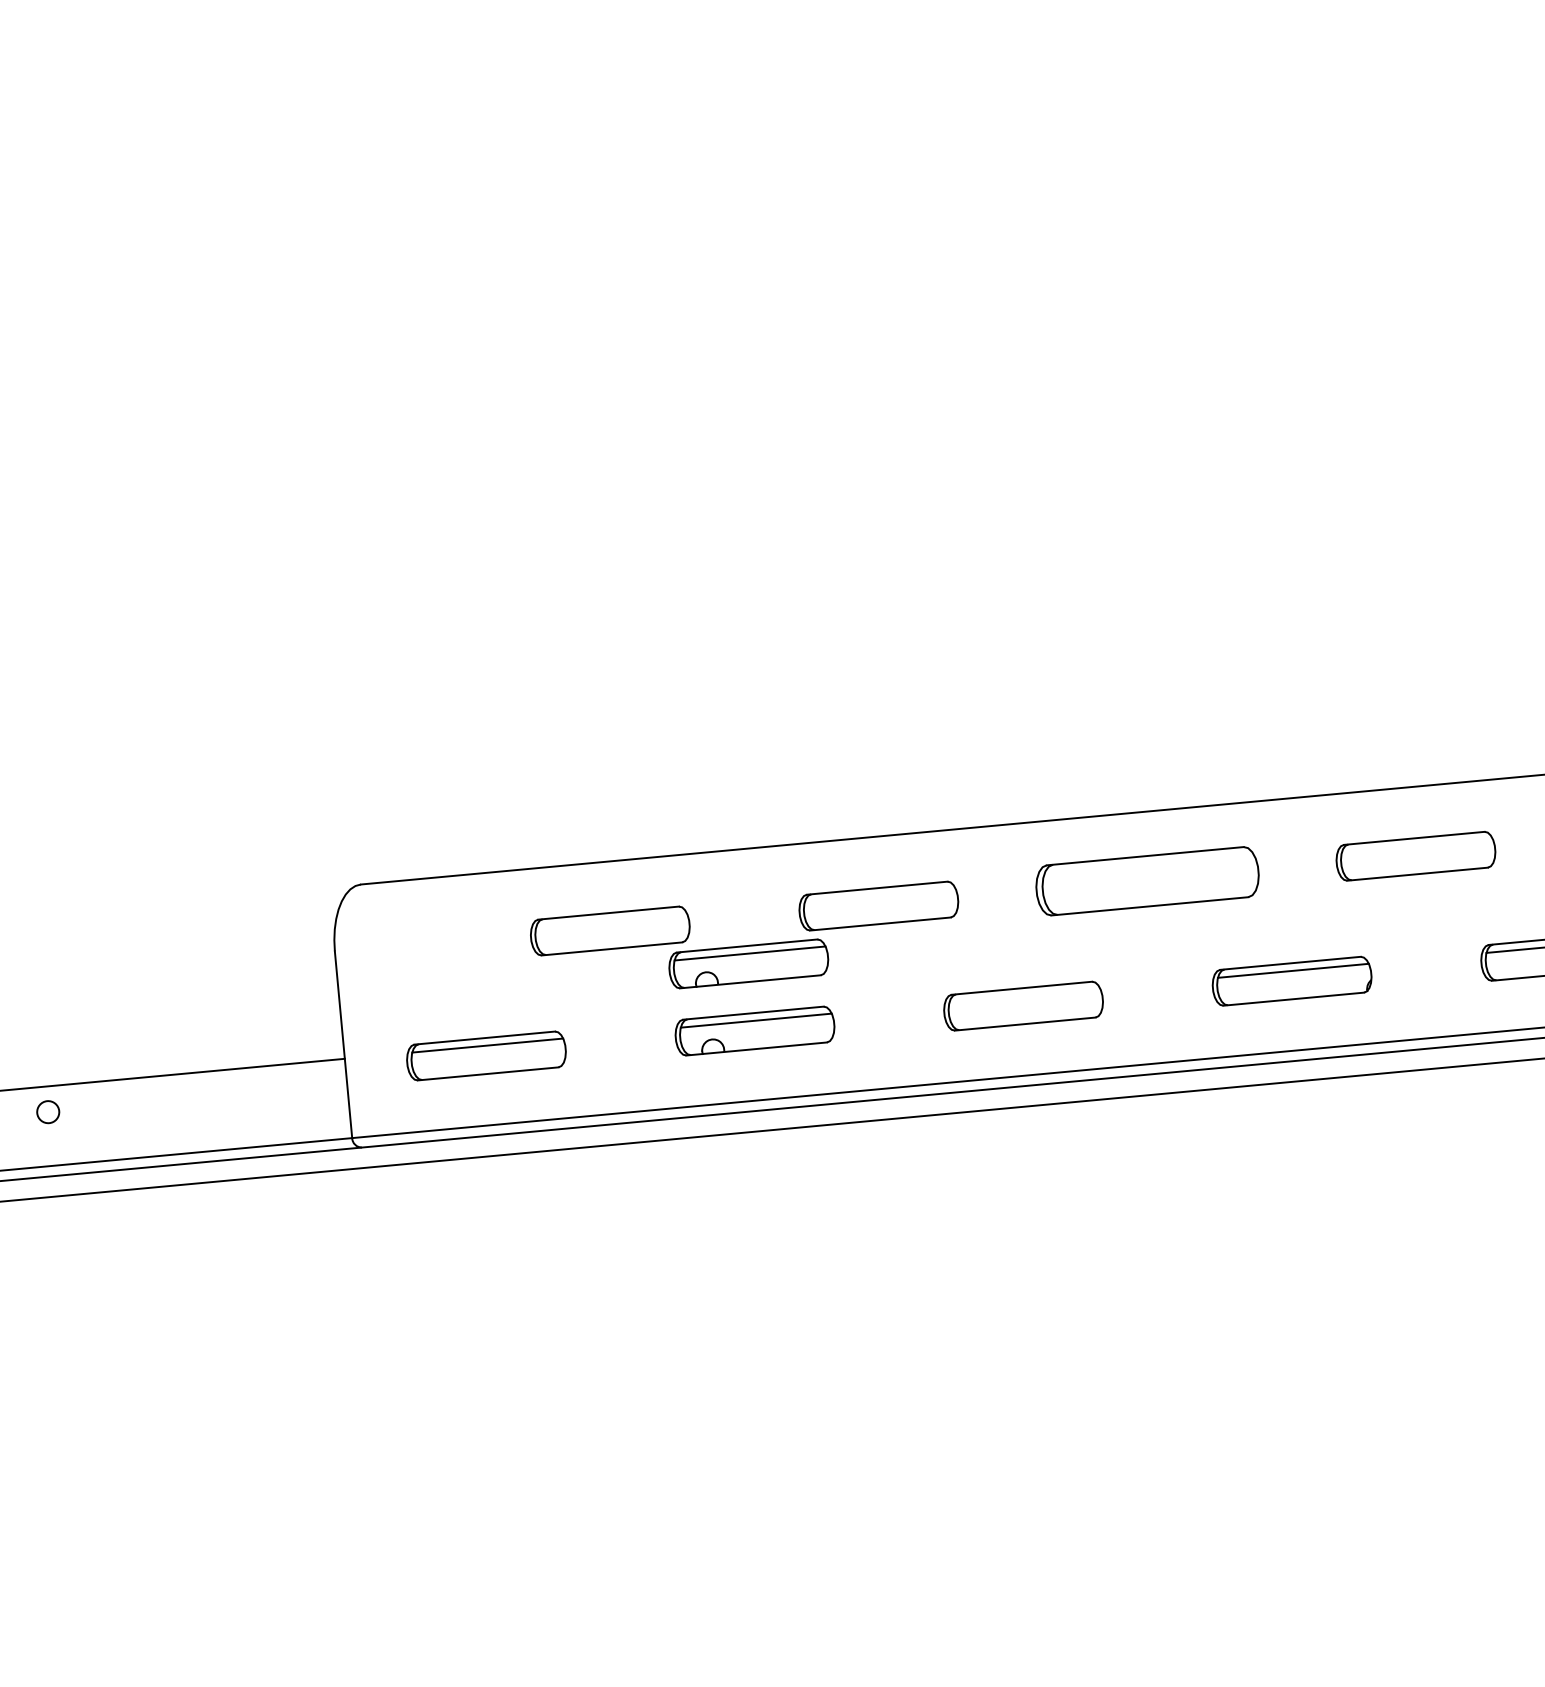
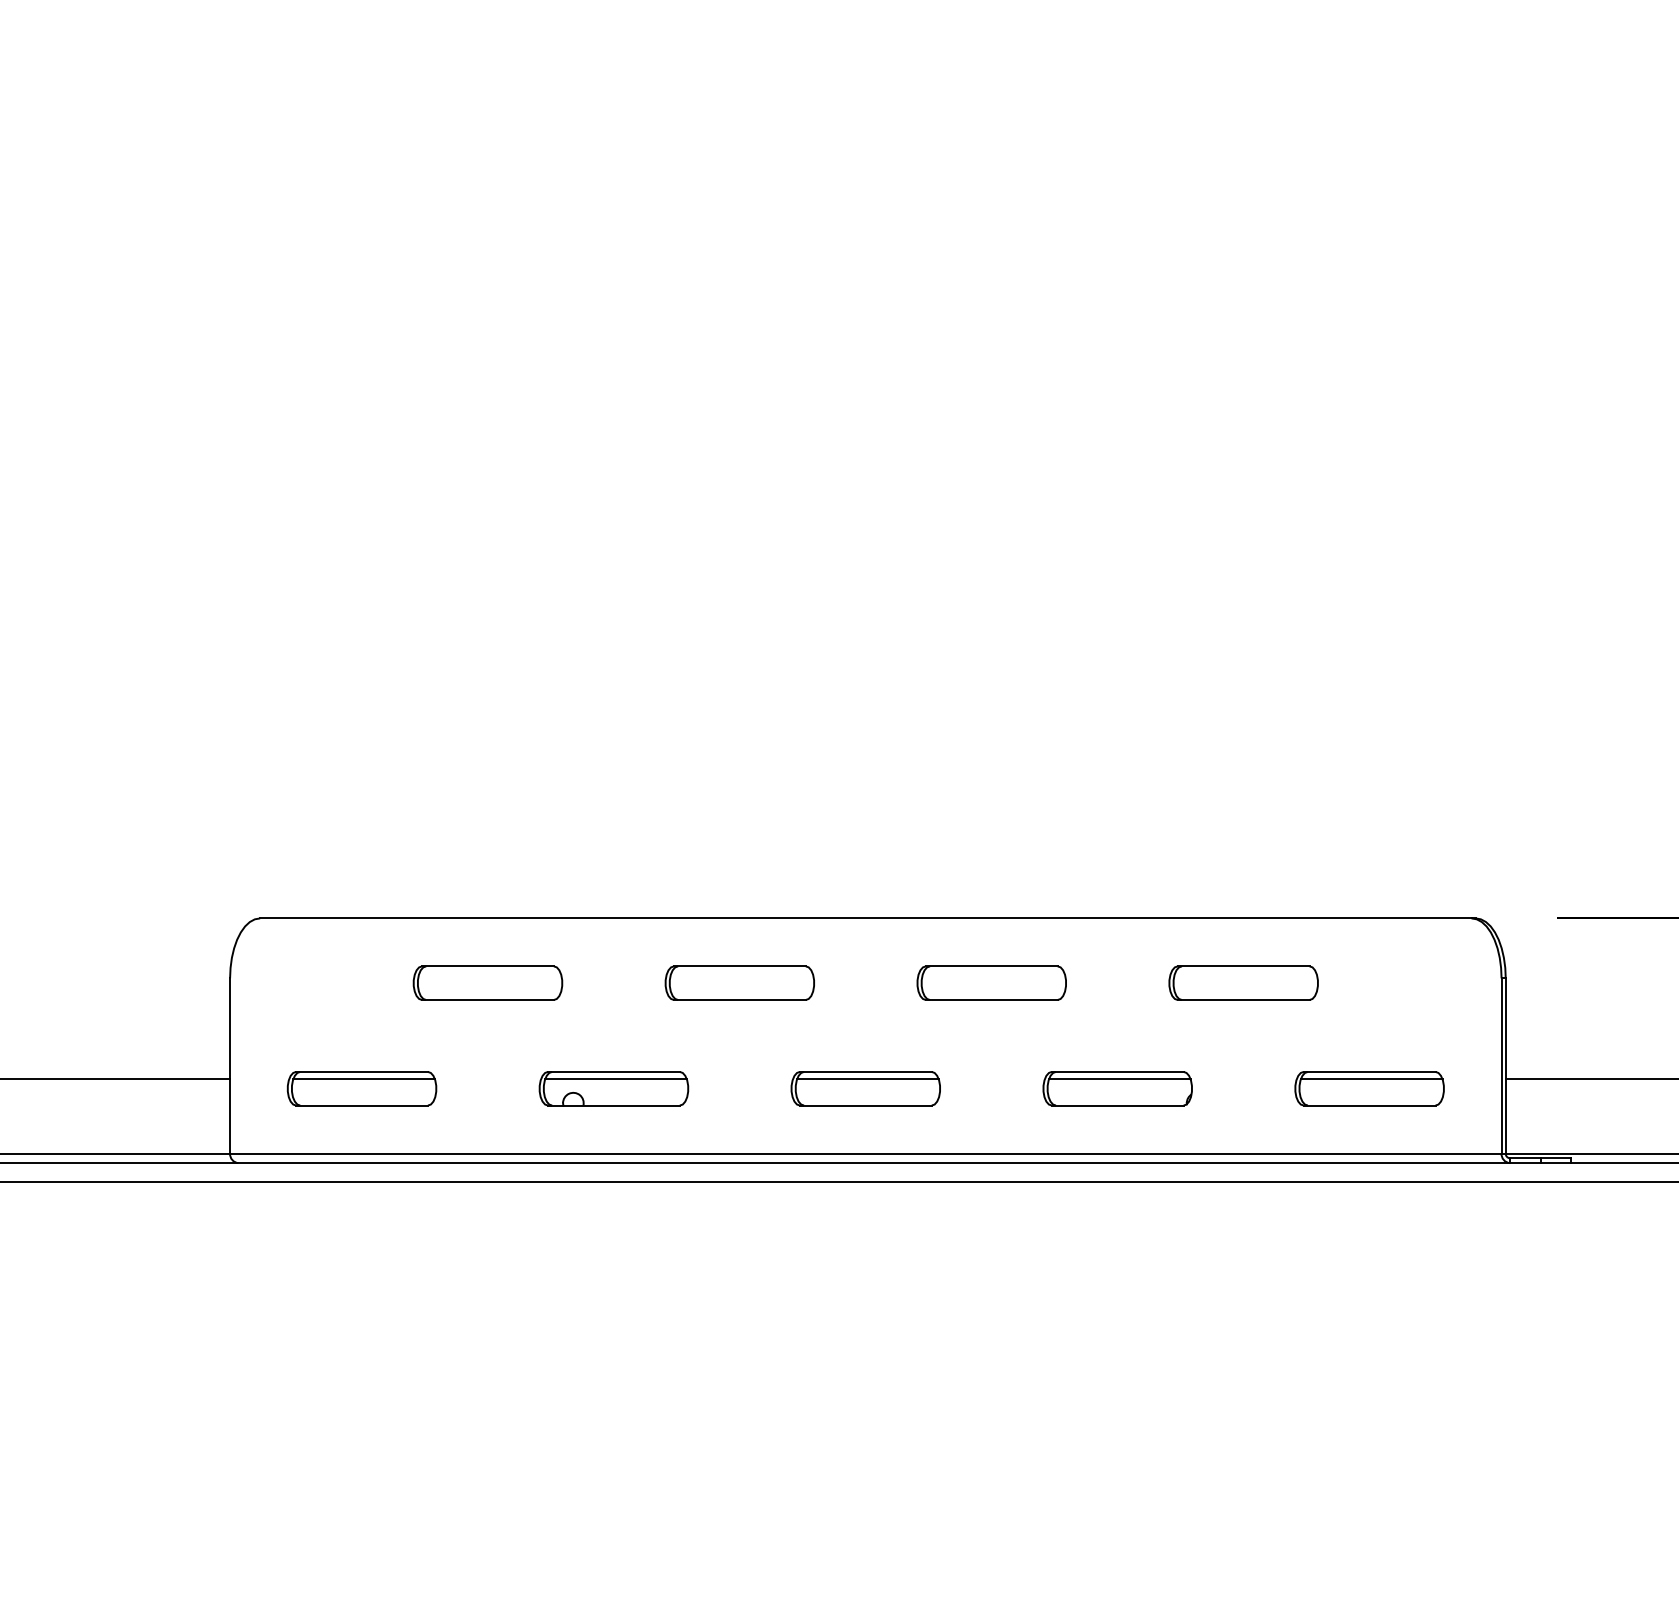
part: (1147, 880) -> (991, 982), size x0.71
part: (748, 963) -> (613, 1025), removed
line: (1024, 996) -> (867, 1079), added

